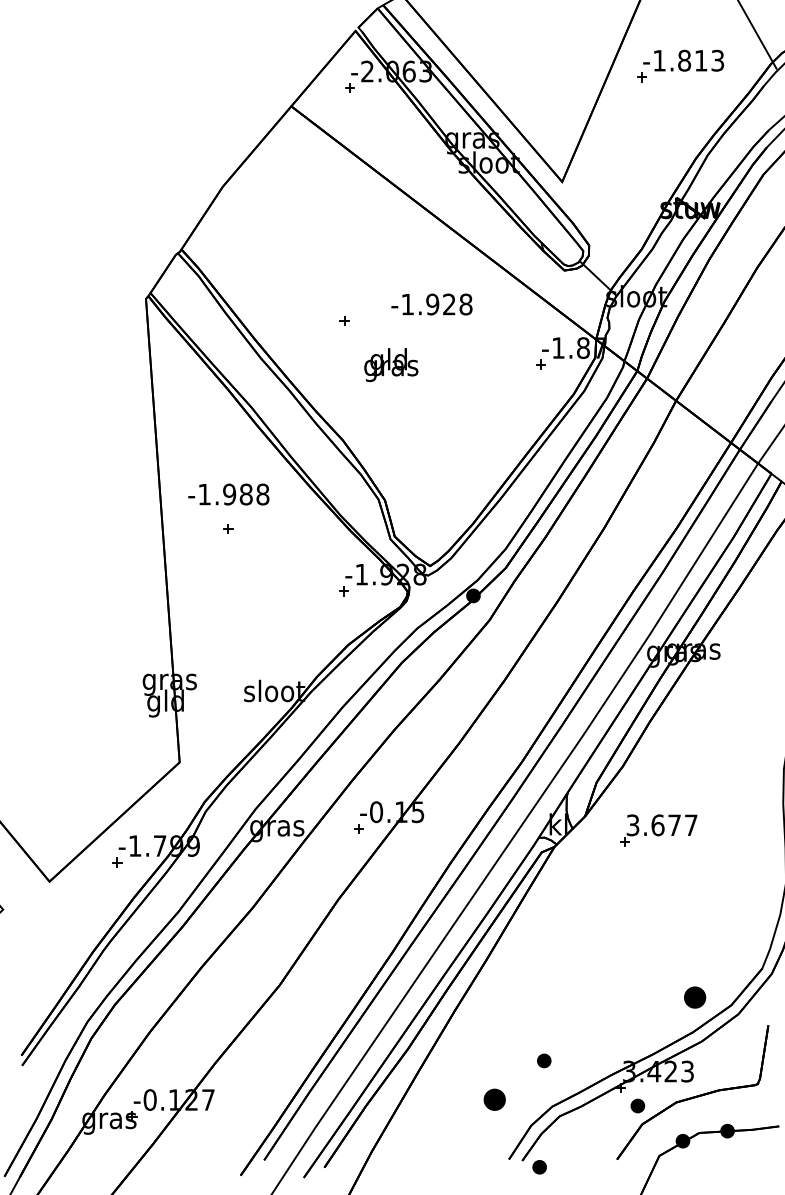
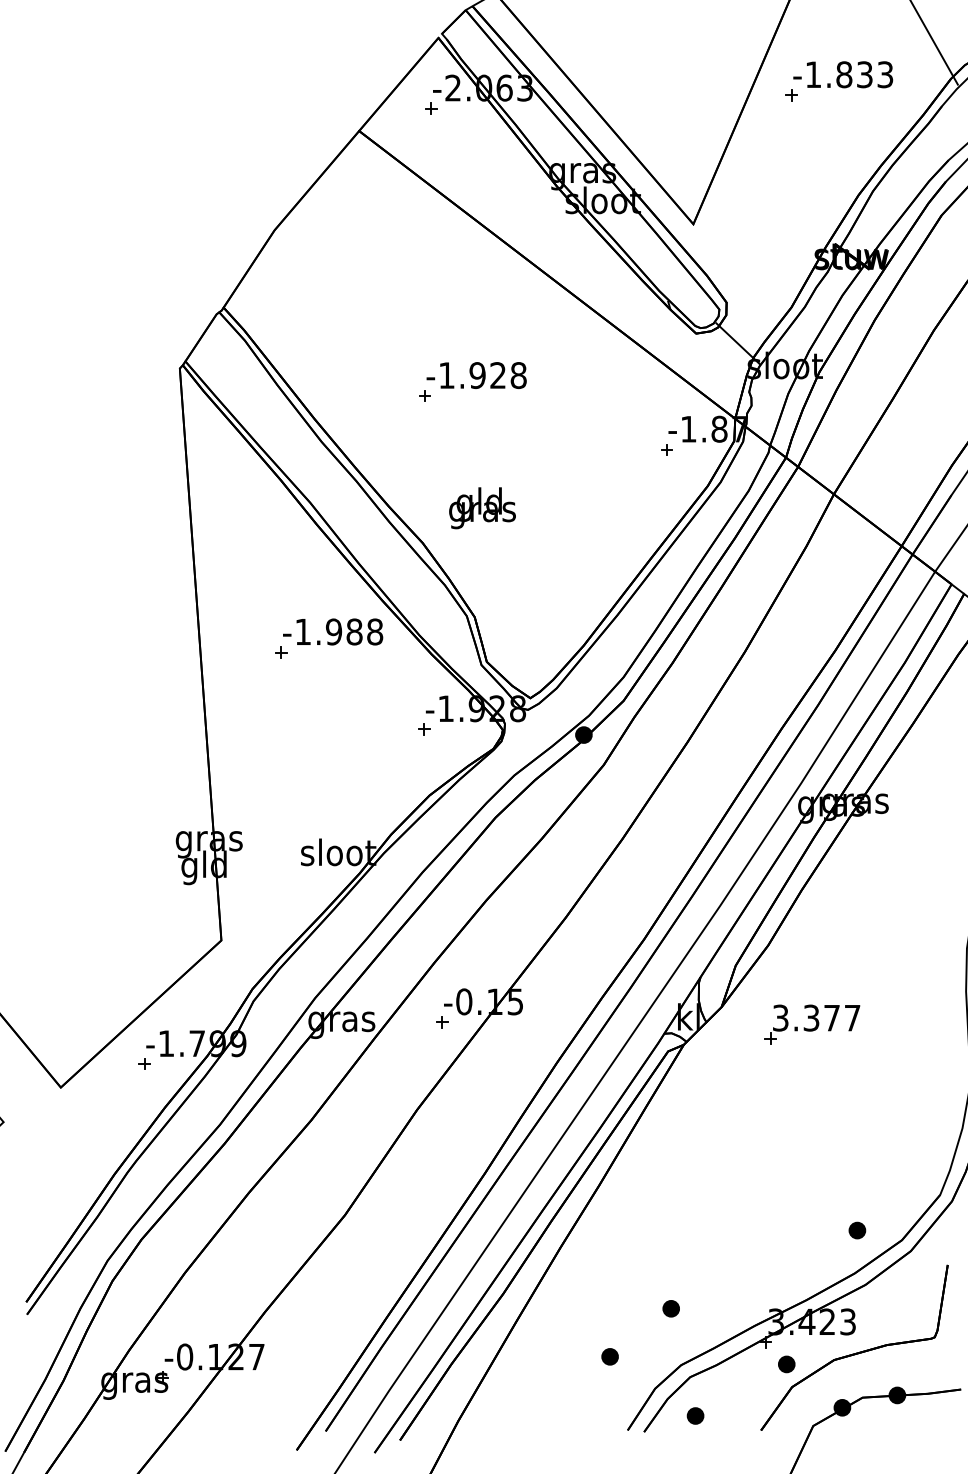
text: (700, 60) -> (864, 74), -1.813 -> -1.833
text: (431, 304) -> (476, 375), moved
text: (391, 365) -> (482, 508), moved
text: (229, 494) -> (333, 631), moved
text: (657, 824) -> (811, 1017), 3.677 -> 3.377
part: (695, 997) -> (857, 1230), size x0.62
part: (494, 1099) -> (609, 1356), size x0.62
part: (539, 1166) -> (695, 1415), moved

